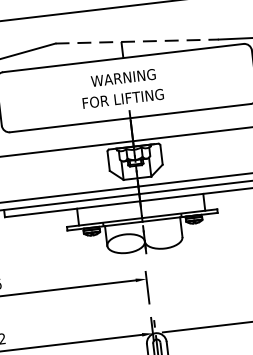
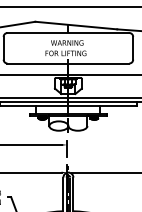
line: (137, 41) -> (76, 25), dashed -> solid

